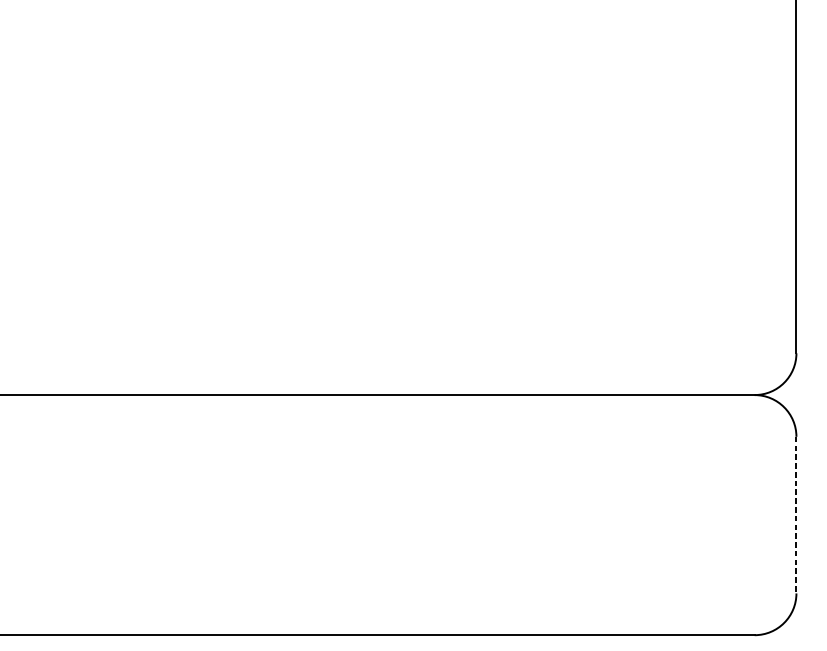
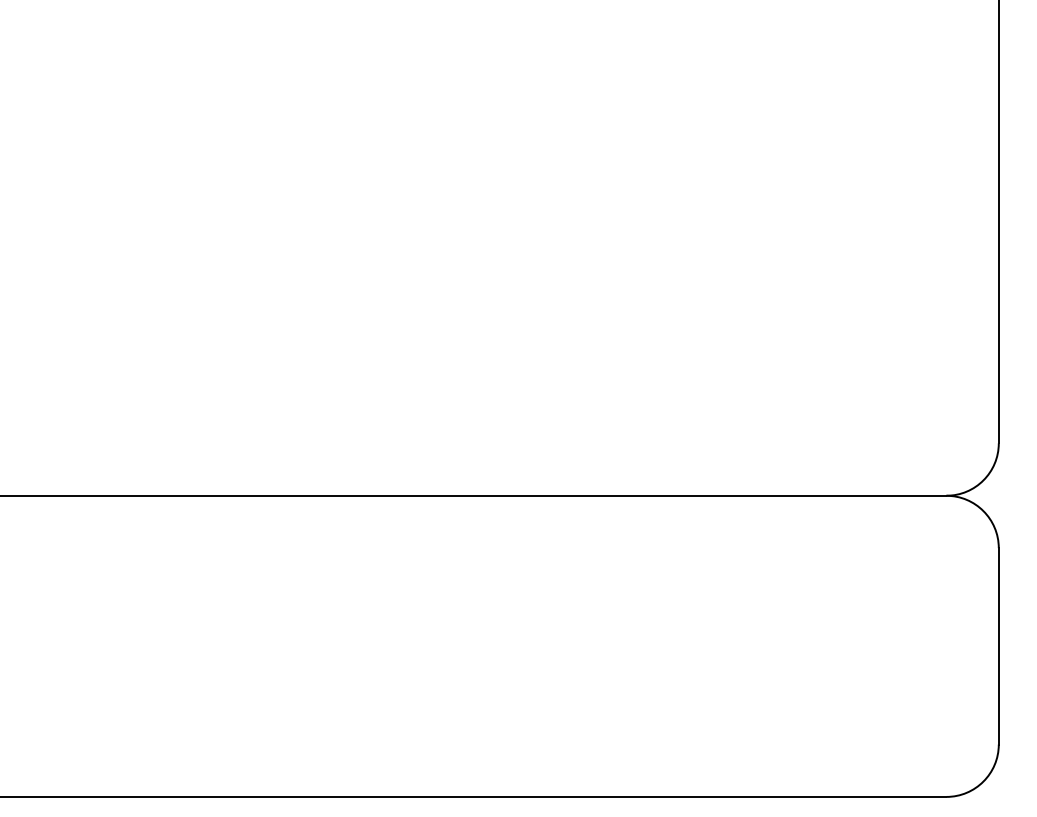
line: (796, 515) -> (998, 646), dashed -> solid

